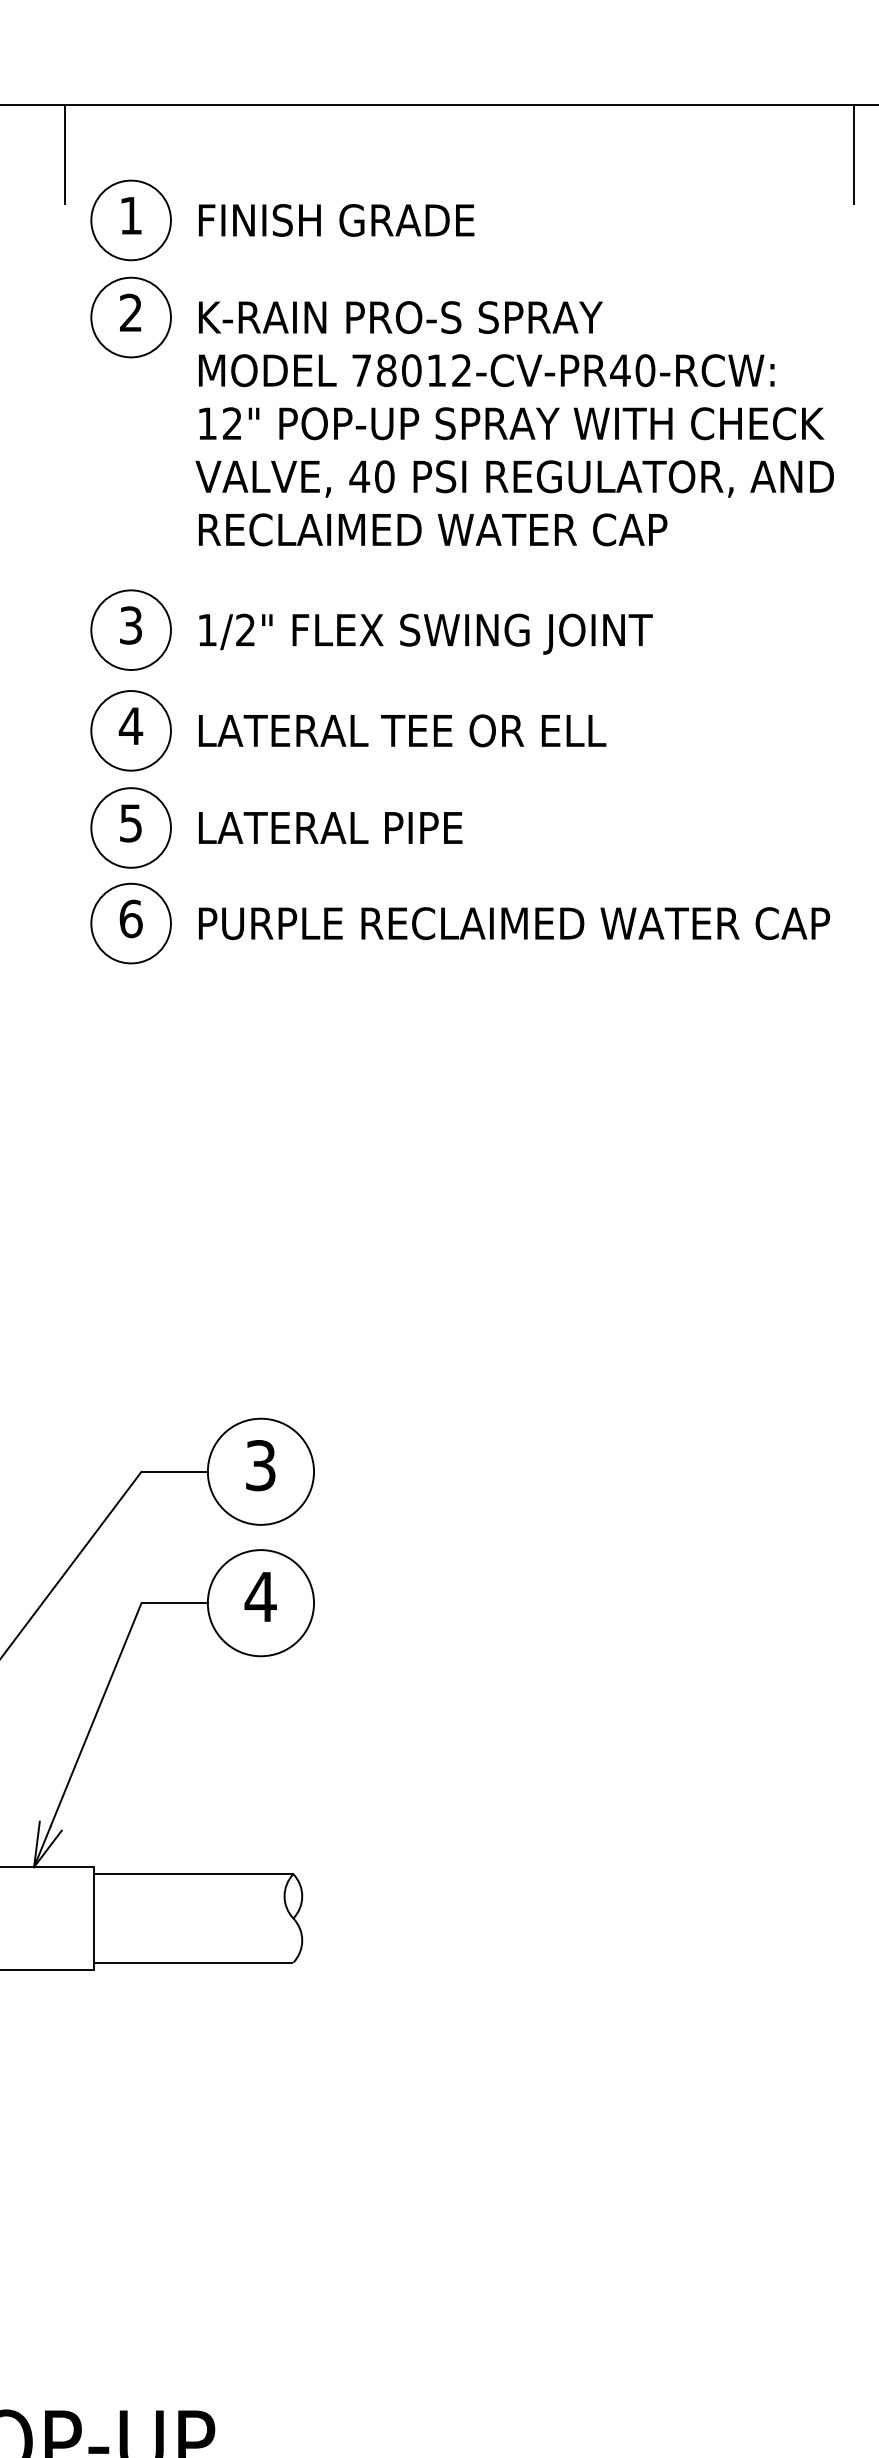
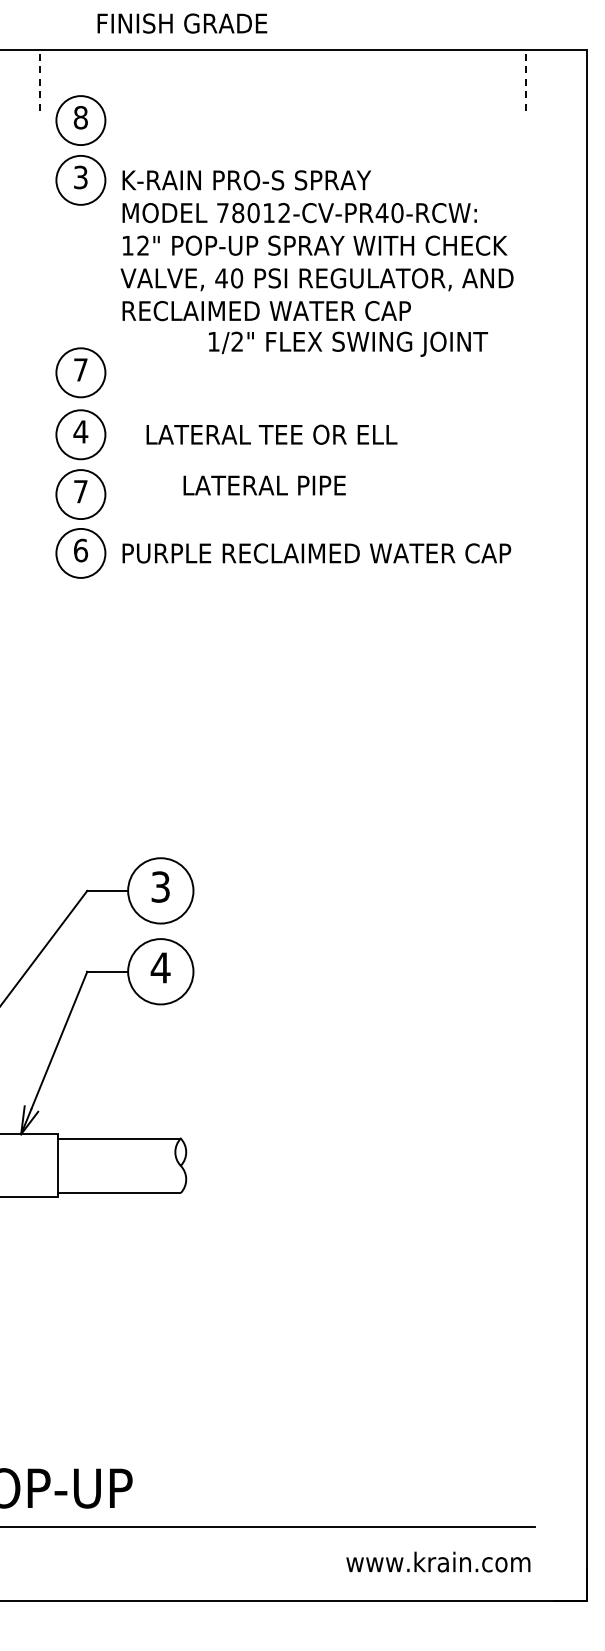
line: (65, 155) -> (40, 80), solid -> dashed
line: (853, 155) -> (525, 80), solid -> dashed
text: (130, 215) -> (80, 117), 1 -> 8
text: (336, 220) -> (182, 23), moved
text: (130, 312) -> (80, 177), 2 -> 3
text: (130, 624) -> (80, 369), 3 -> 7
text: (426, 632) -> (348, 343), moved
text: (401, 730) -> (271, 434), moved
text: (130, 822) -> (80, 491), 5 -> 7
text: (330, 827) -> (264, 485), moved

